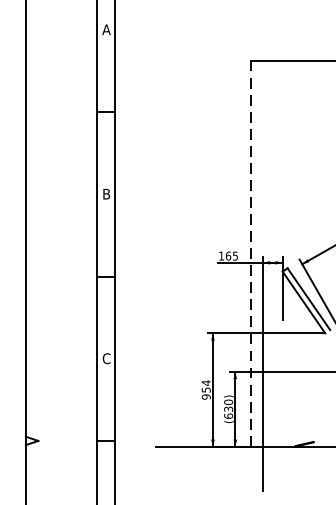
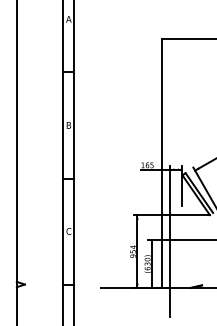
line: (251, 253) -> (162, 163), dashed -> solid

